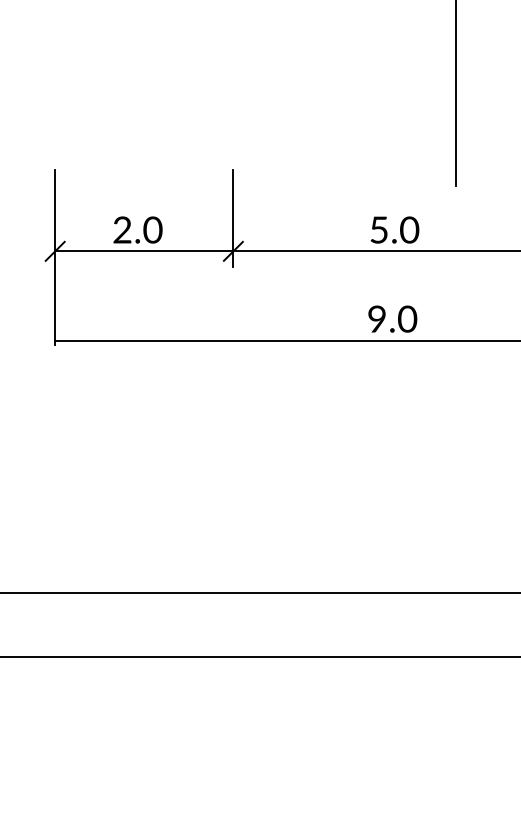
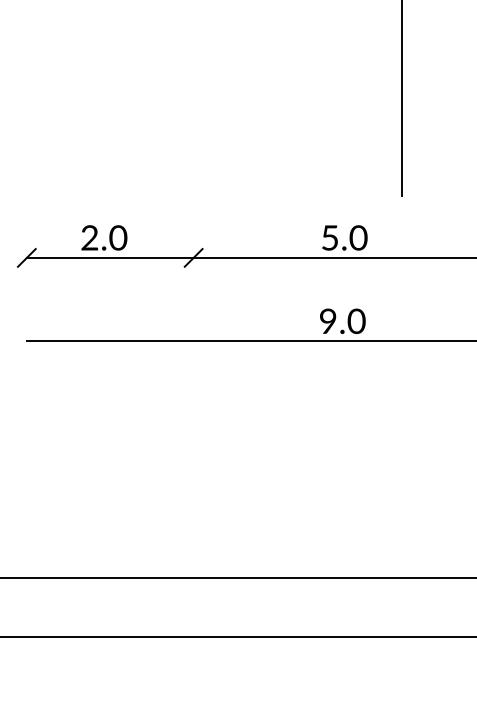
line: (233, 218) -> (193, 227), removed
line: (55, 257) -> (27, 263), removed

